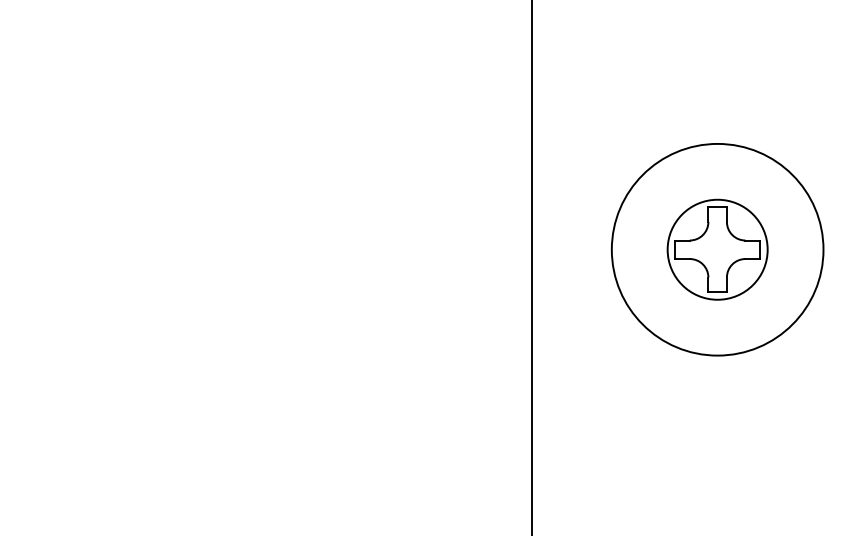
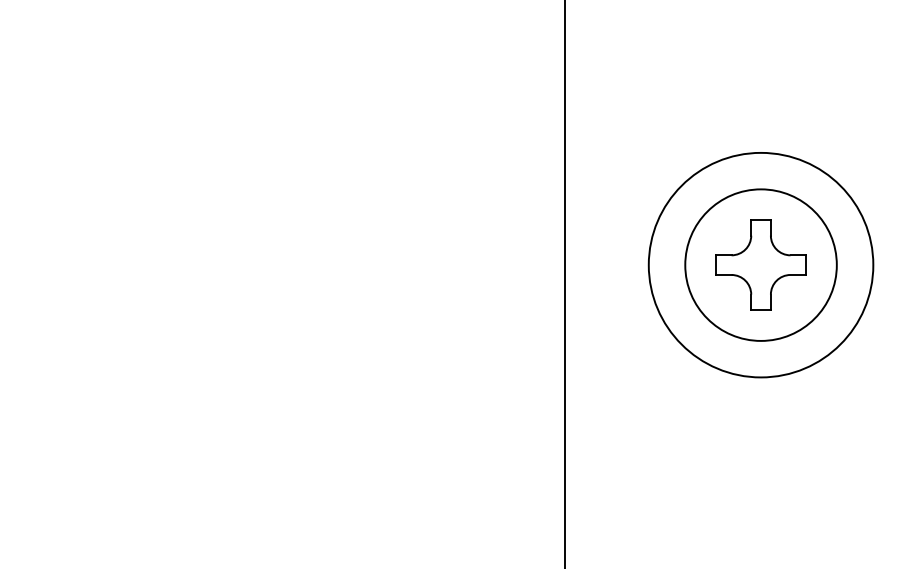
circle: (717, 249) -> (760, 264), size x1.43

